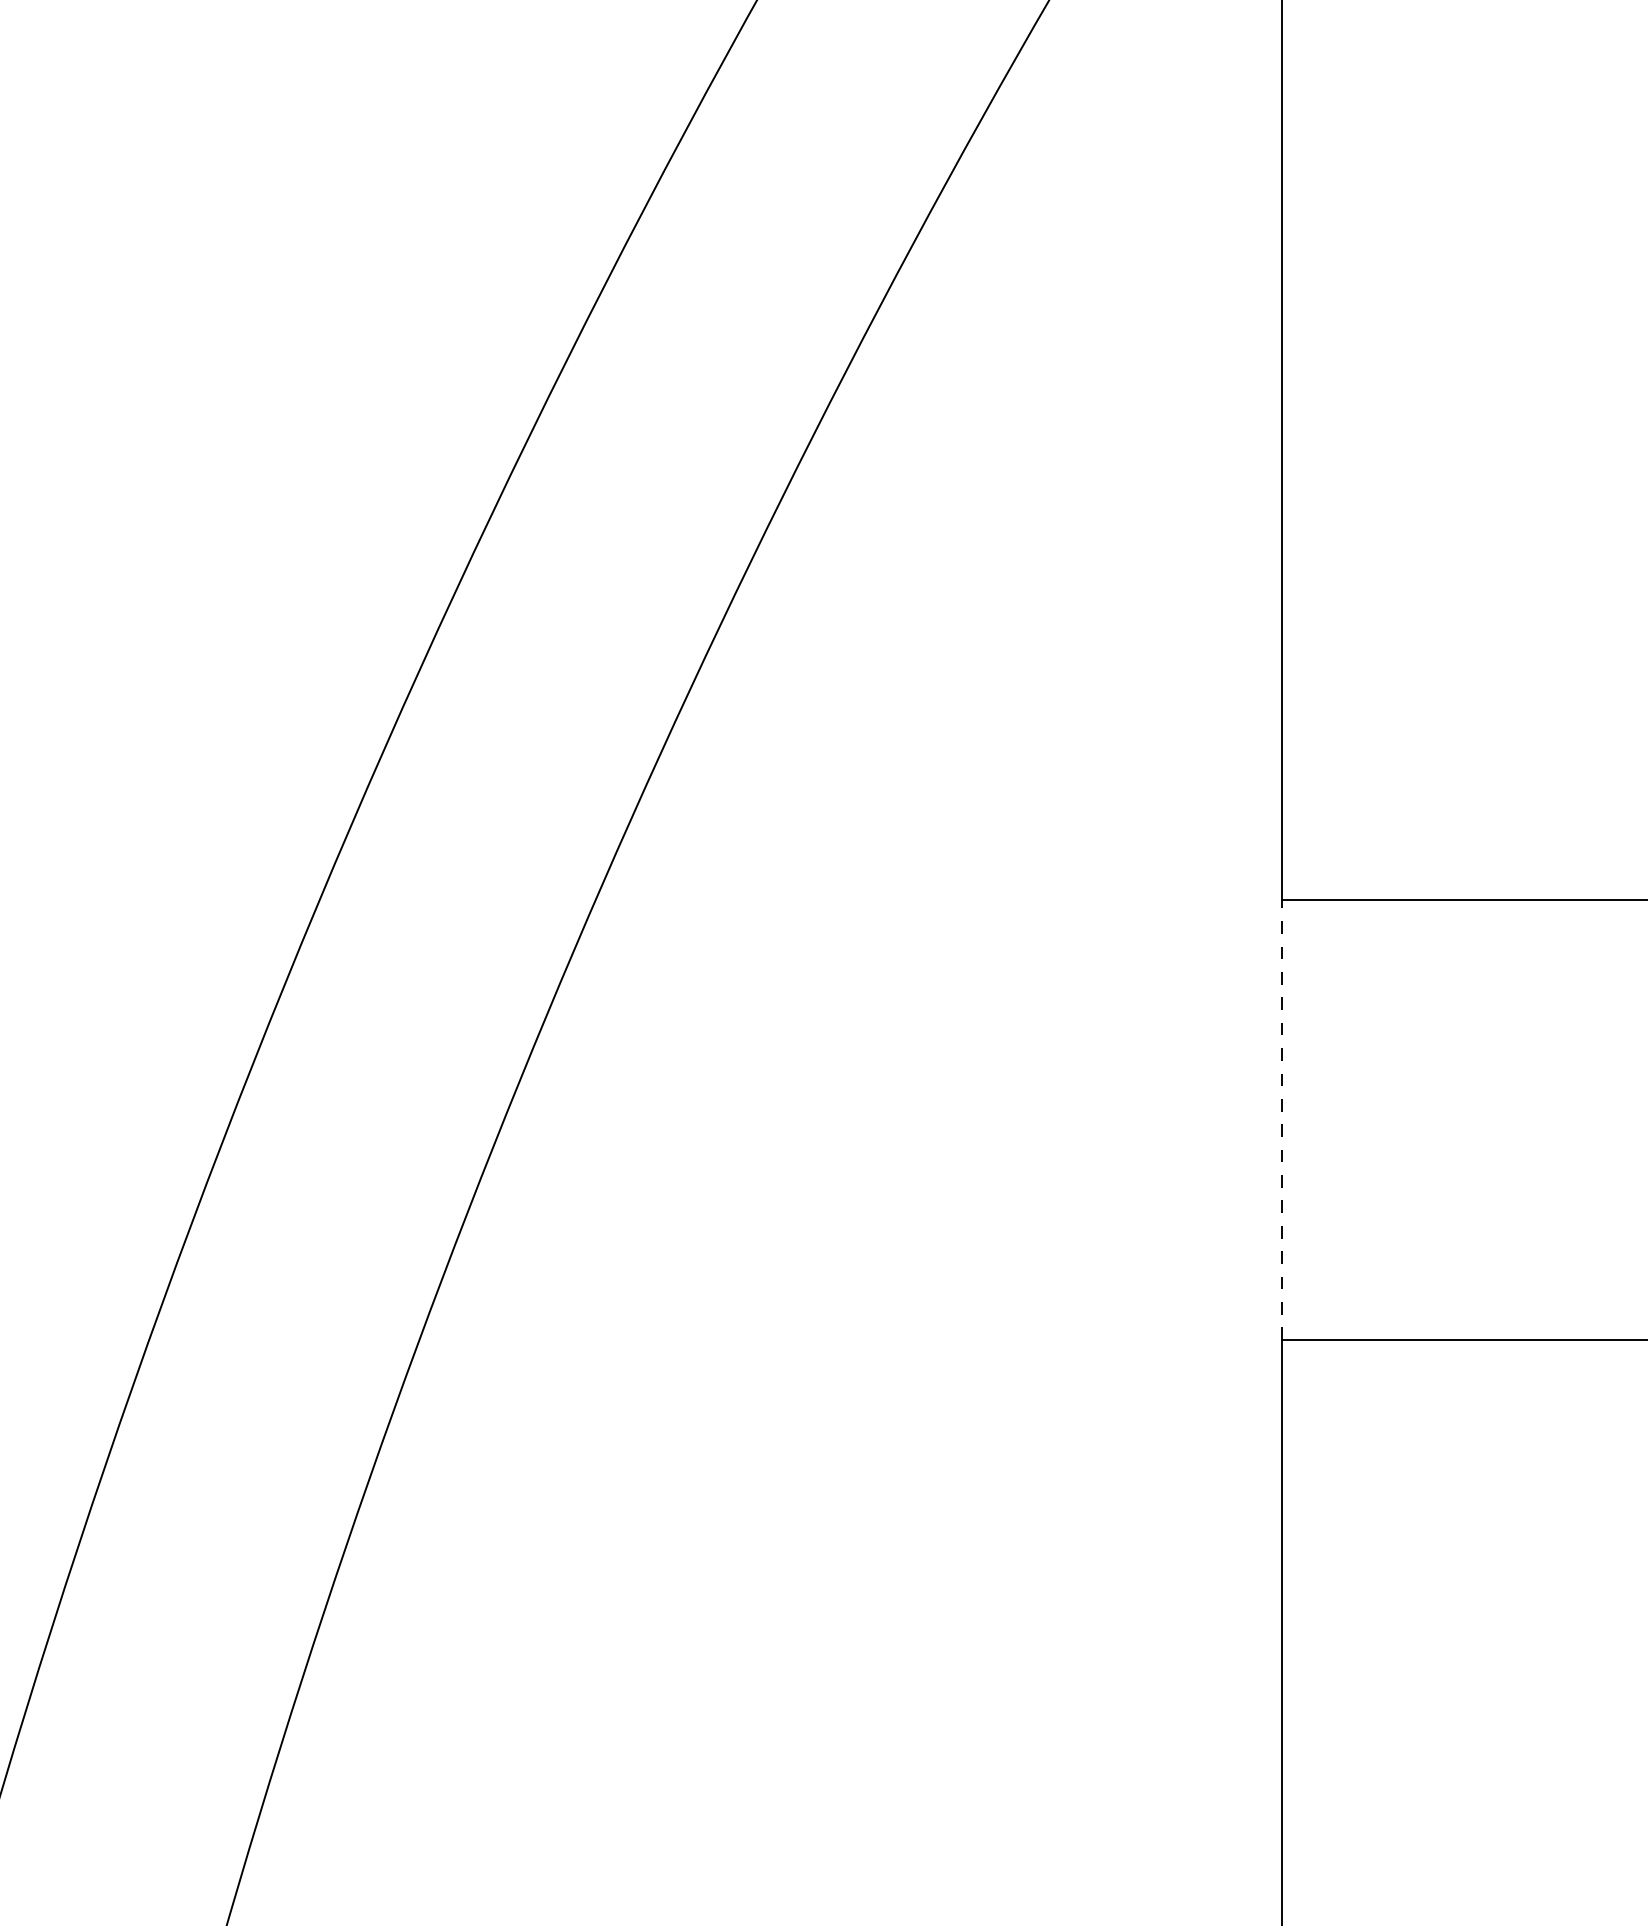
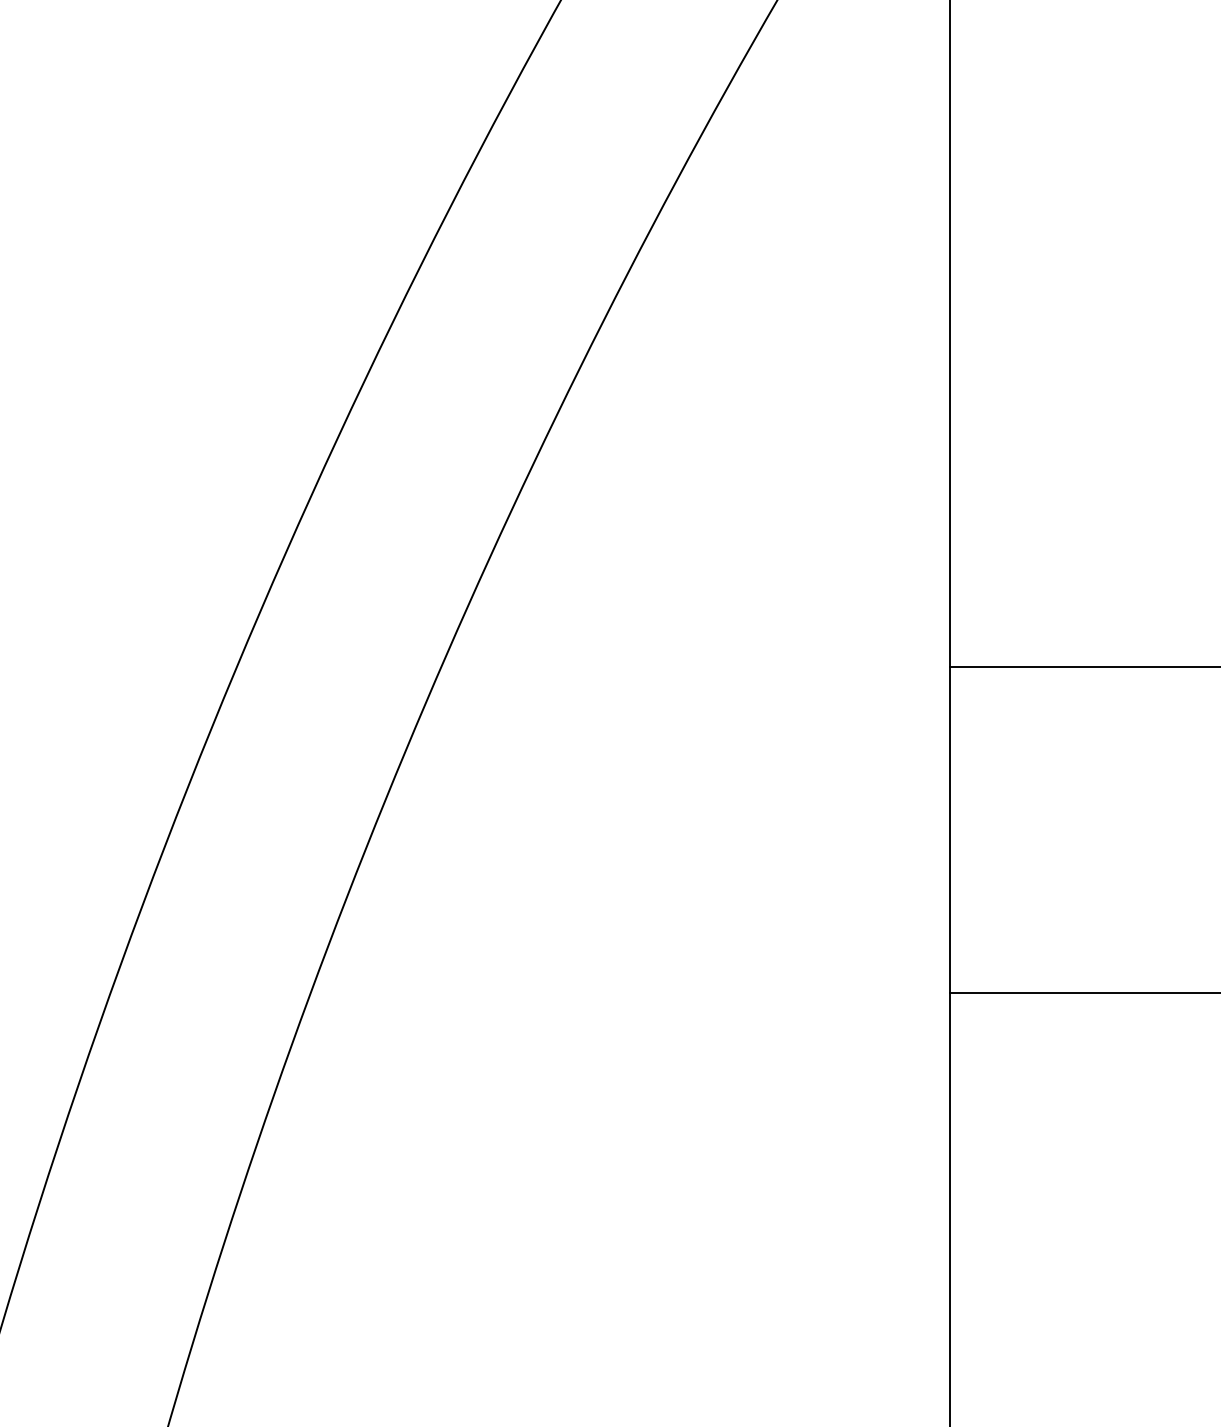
line: (1282, 1120) -> (950, 830), dashed -> solid

